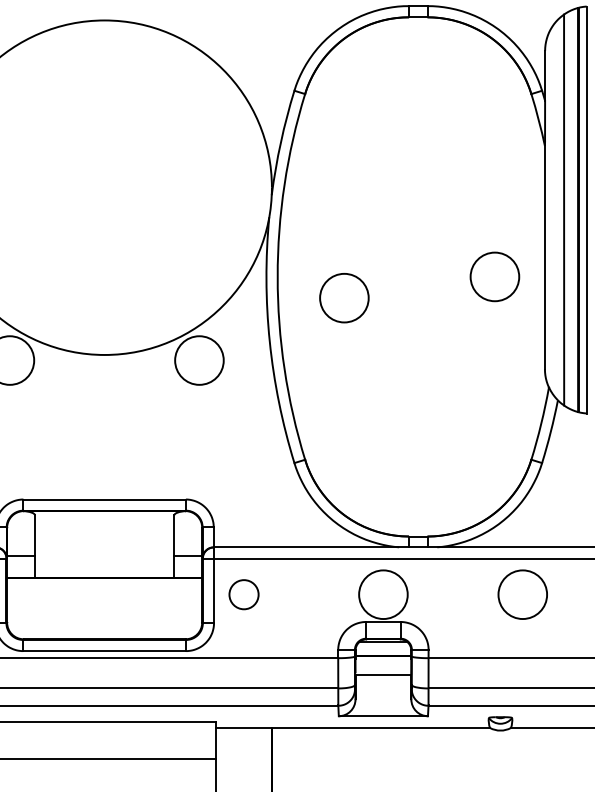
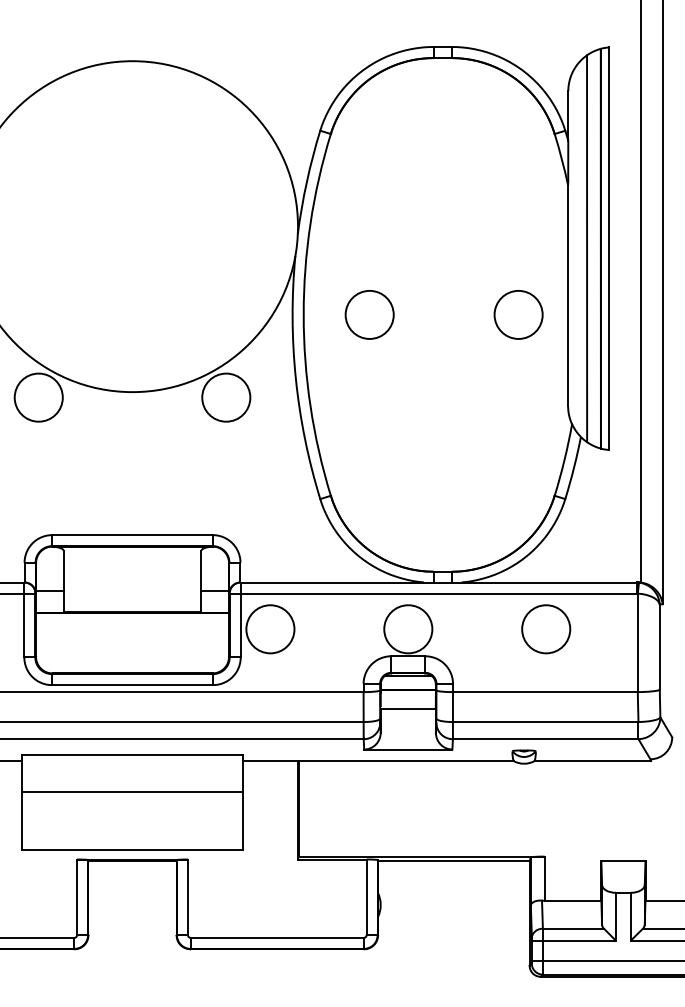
circle: (344, 297) -> (369, 314), moved
circle: (244, 594) -> (270, 629), size x1.67

